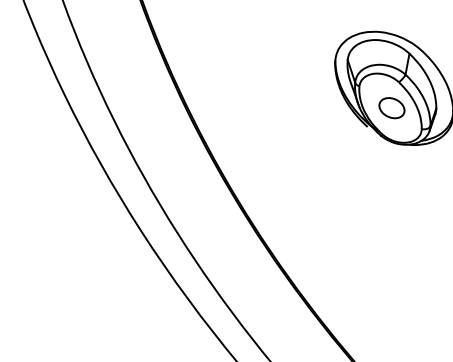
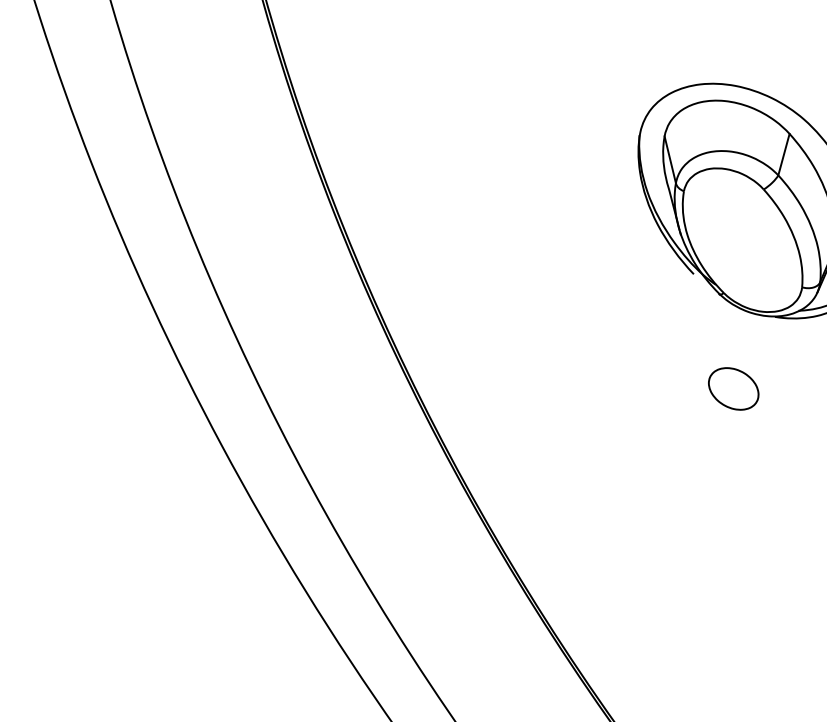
part: (391, 108) -> (732, 389), moved

